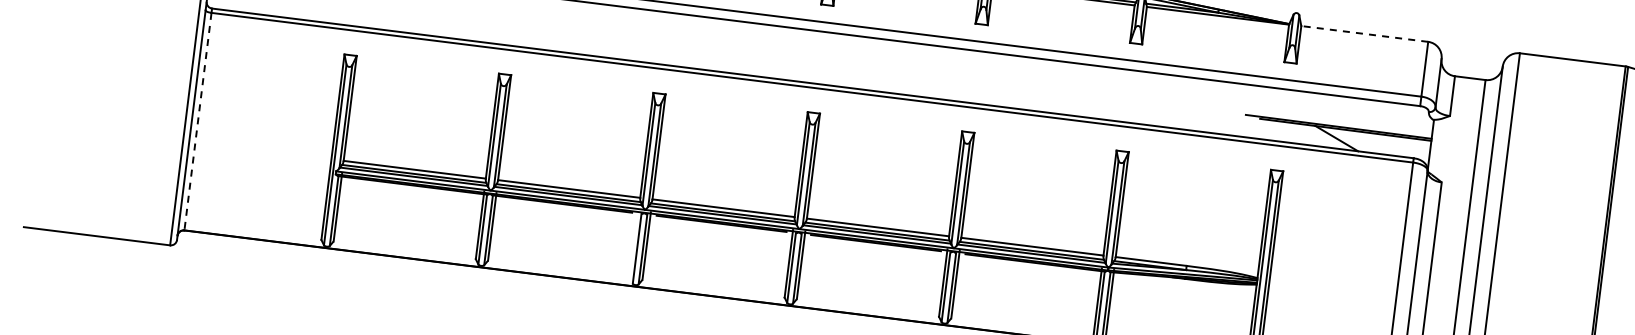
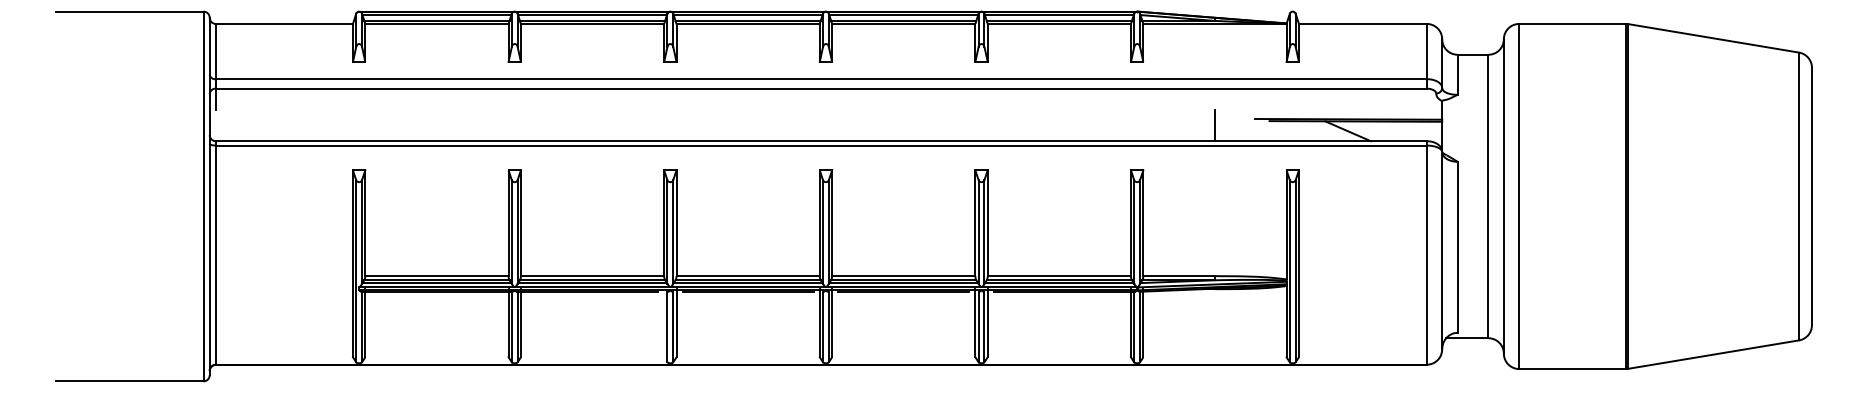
line: (1364, 33) -> (1362, 23), dashed -> solid
line: (1204, 116) -> (1214, 125), added
line: (197, 121) -> (215, 255), dashed -> solid

